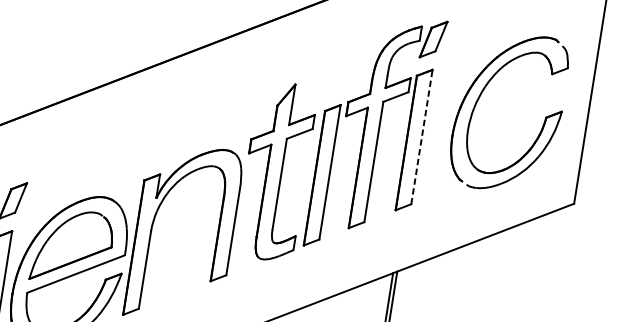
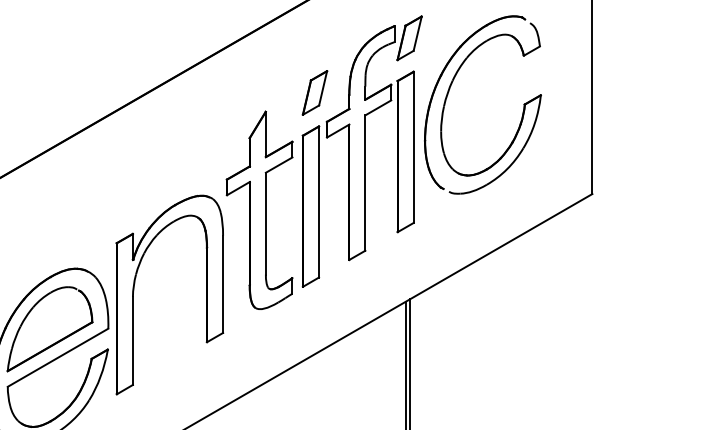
part: (341, 74) -> (314, 92), added
part: (479, 98) -> (448, 94), moved
line: (421, 136) -> (413, 146), dashed -> solid

